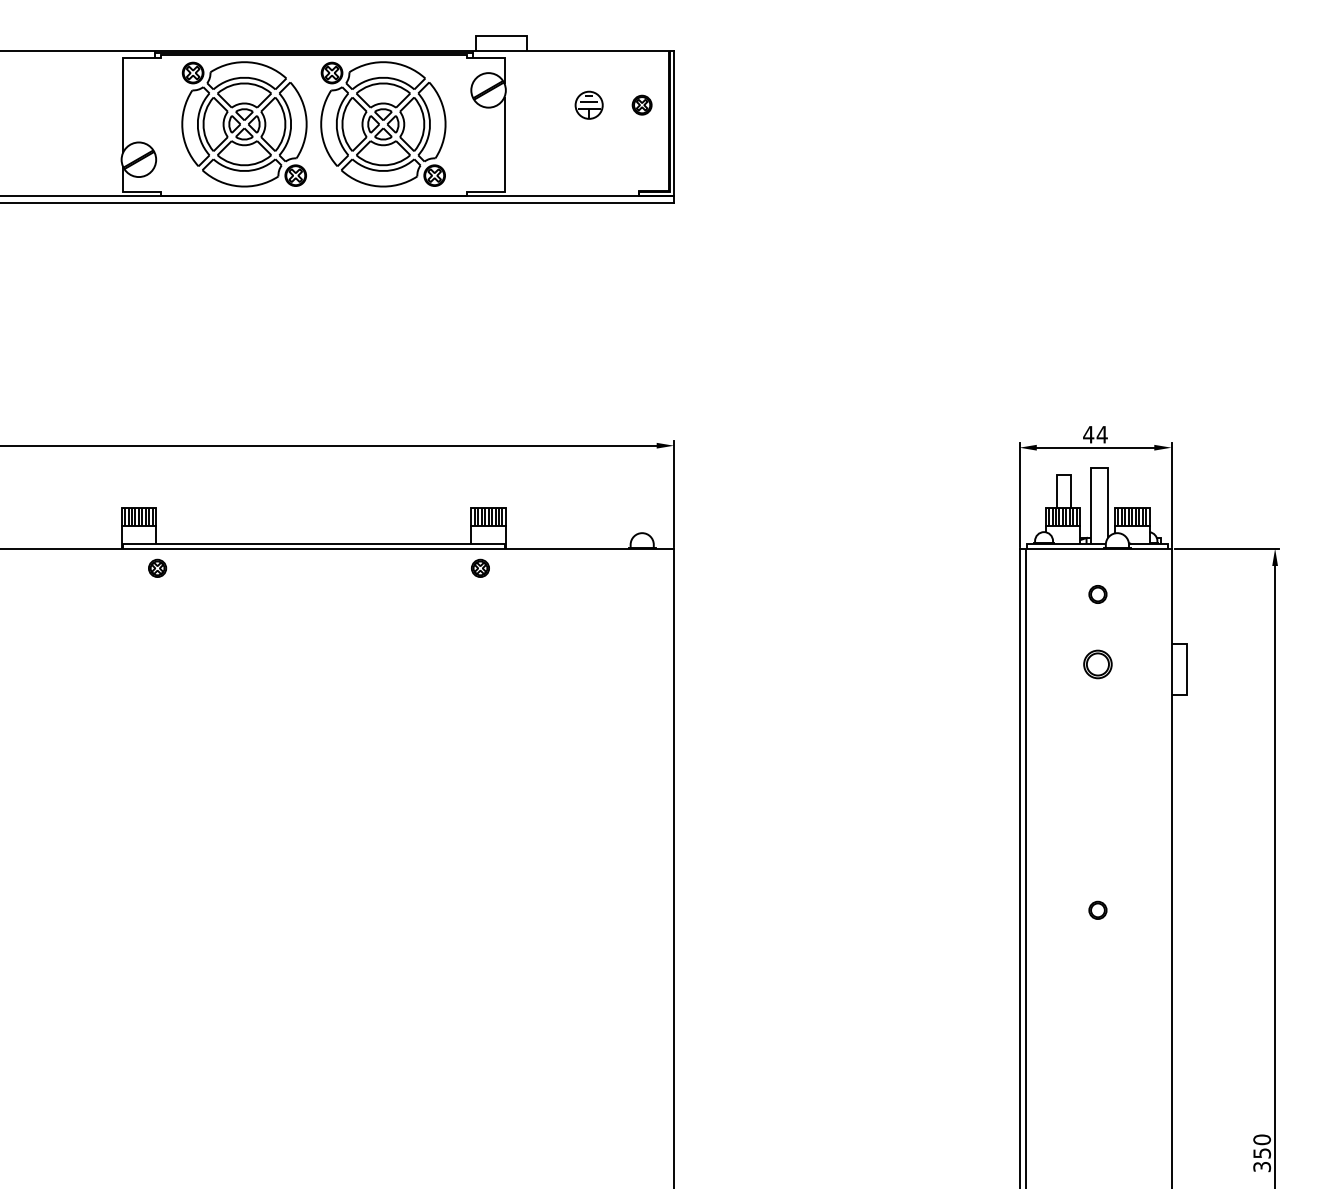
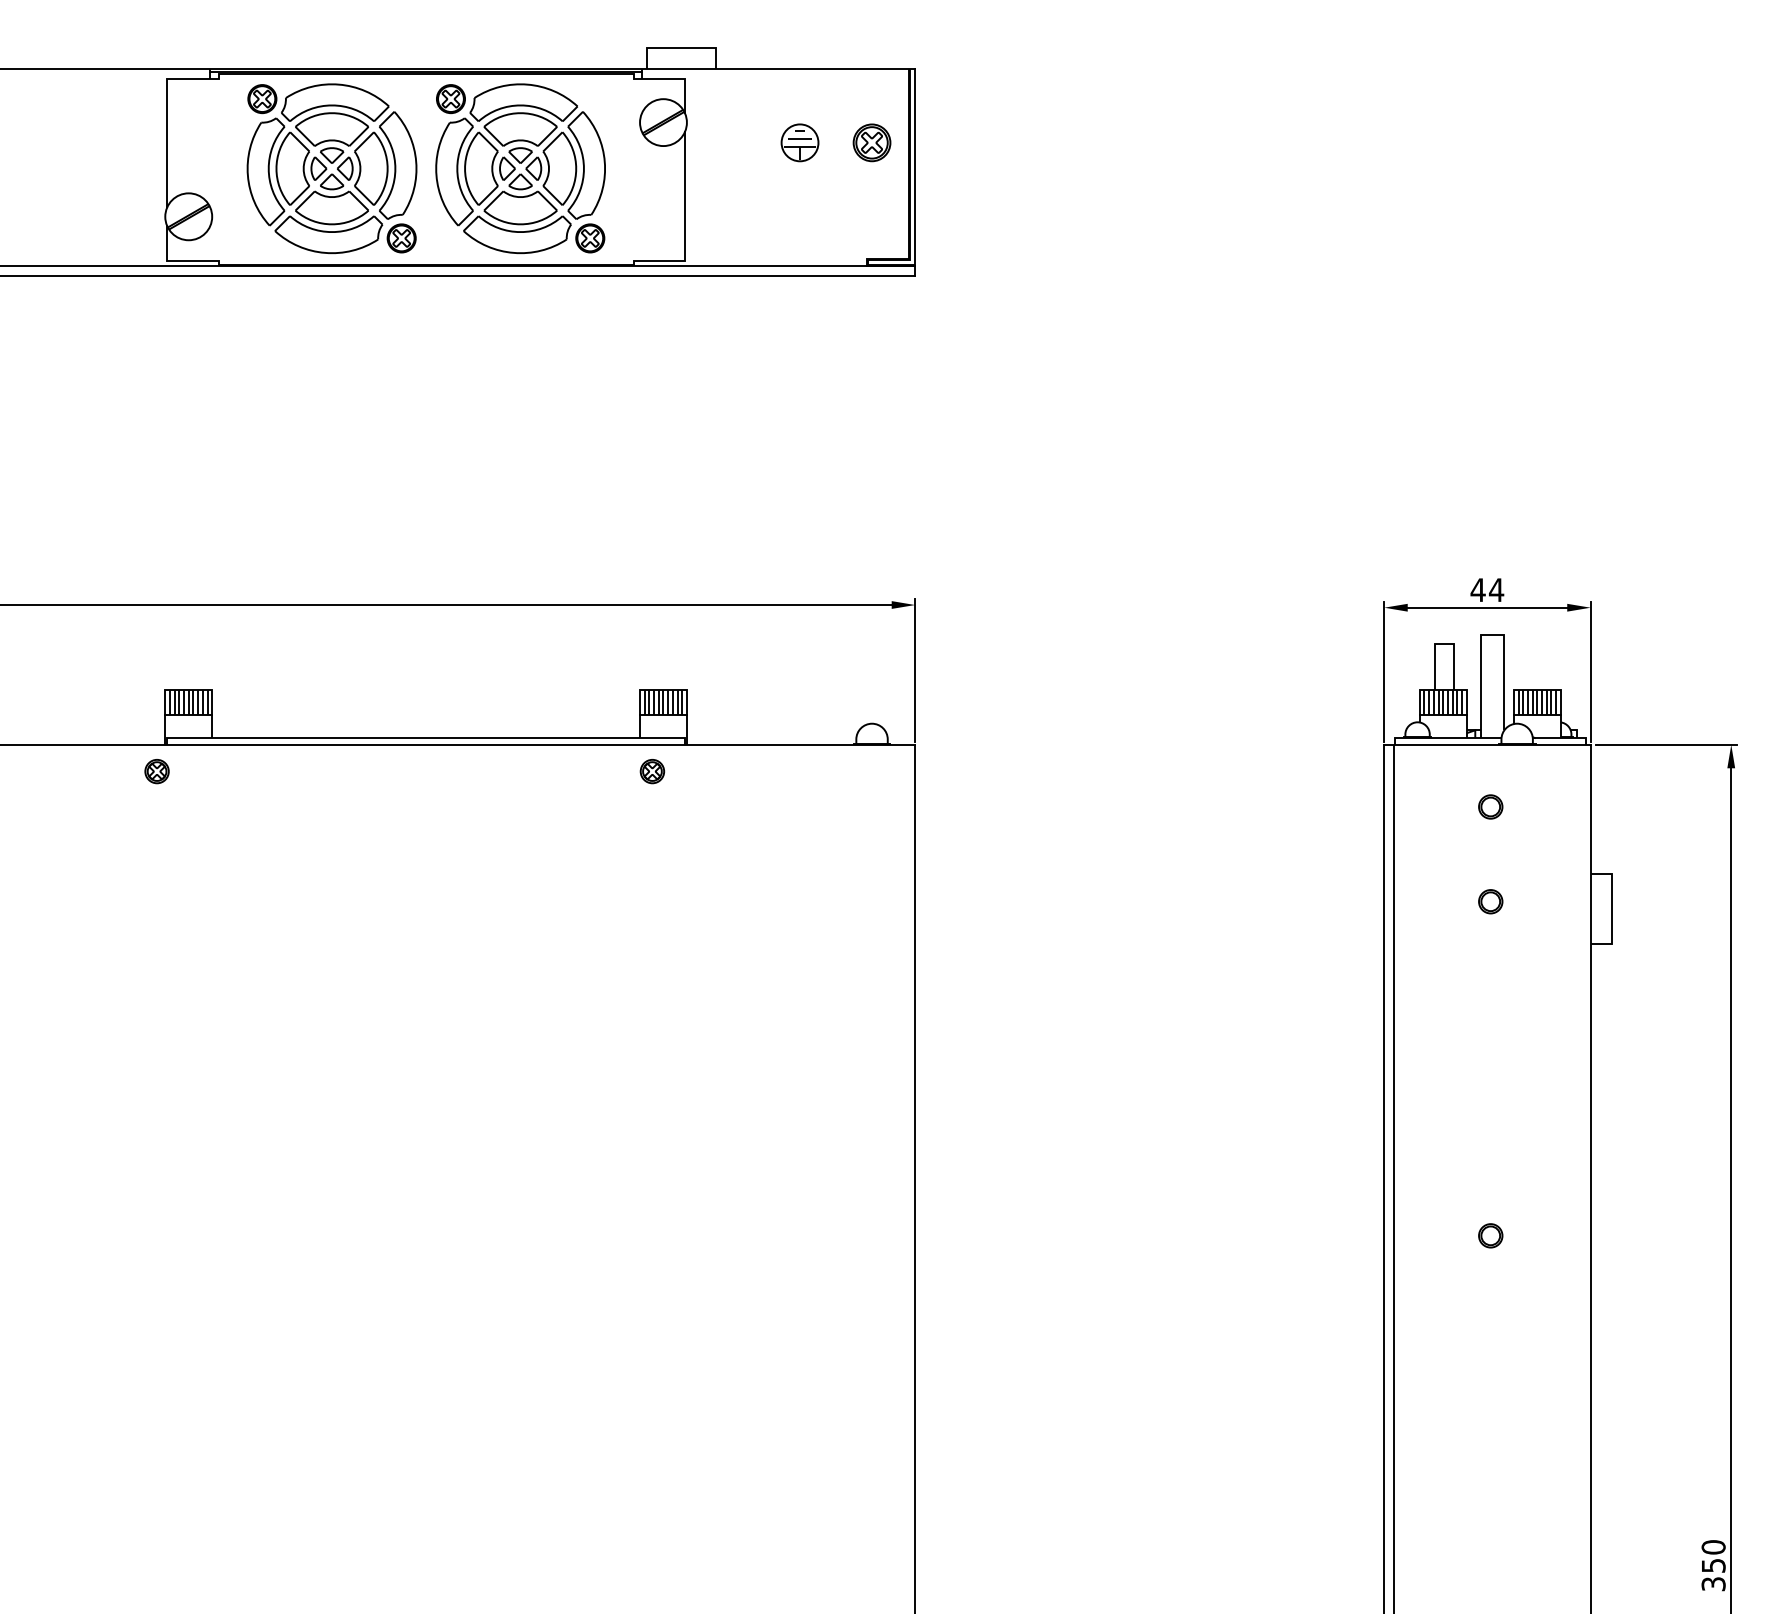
part: (641, 104) -> (871, 141), size x1.43
part: (157, 567) -> (156, 770), moved
part: (1097, 663) -> (1490, 900), size x0.62

